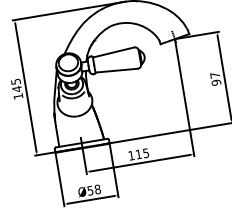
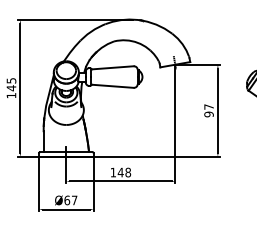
text: (142, 153) -> (124, 172), 115 -> 148
text: (93, 190) -> (70, 200), Ø58 -> Ø67

